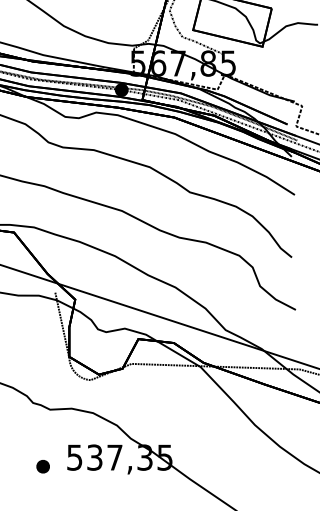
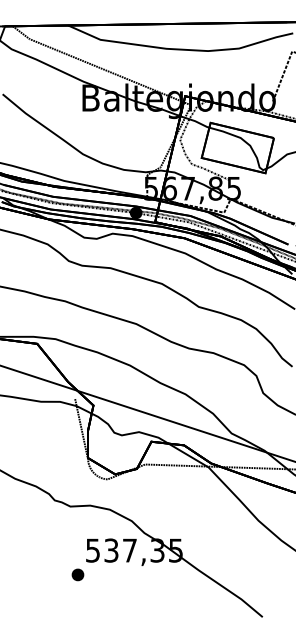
part: (42, 466) -> (77, 574), moved

